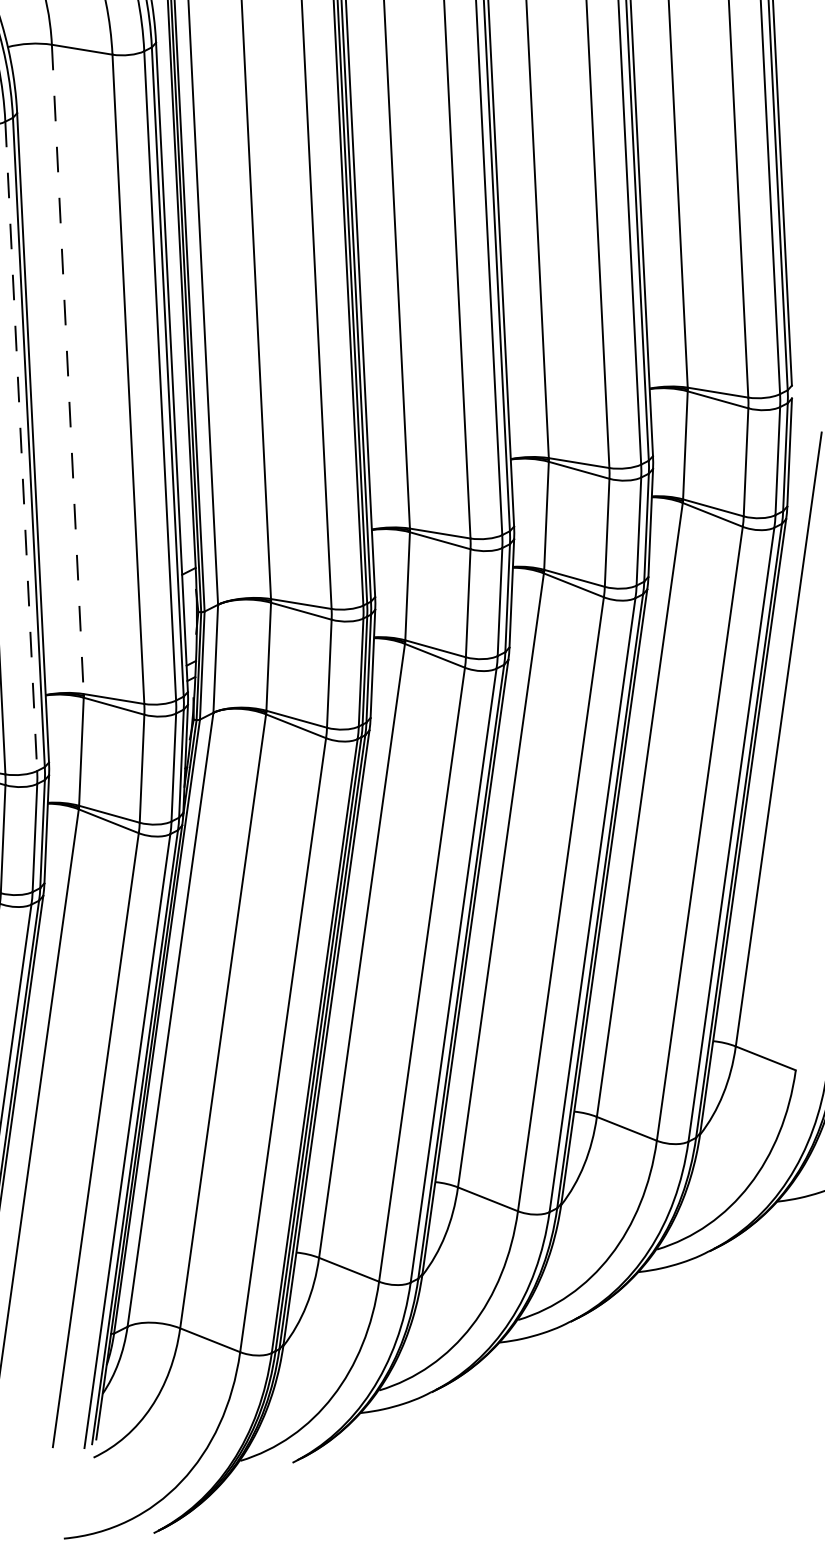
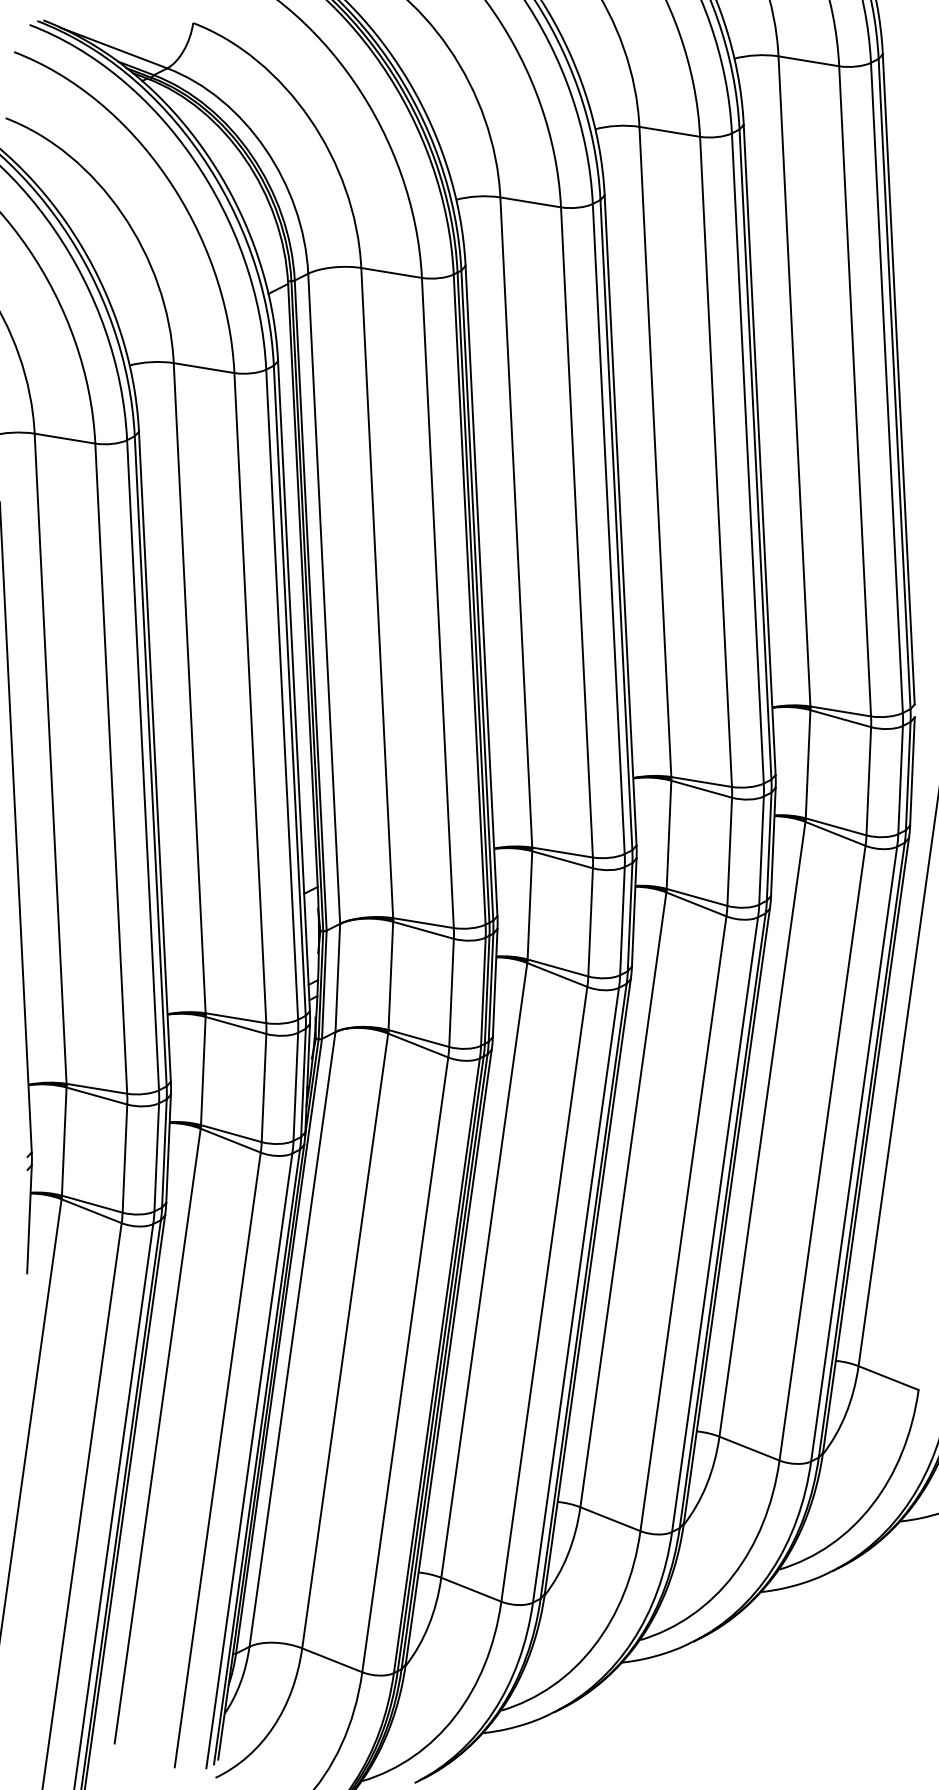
line: (67, 369) -> (189, 688), dashed -> solid
line: (21, 446) -> (143, 765), dashed -> solid

